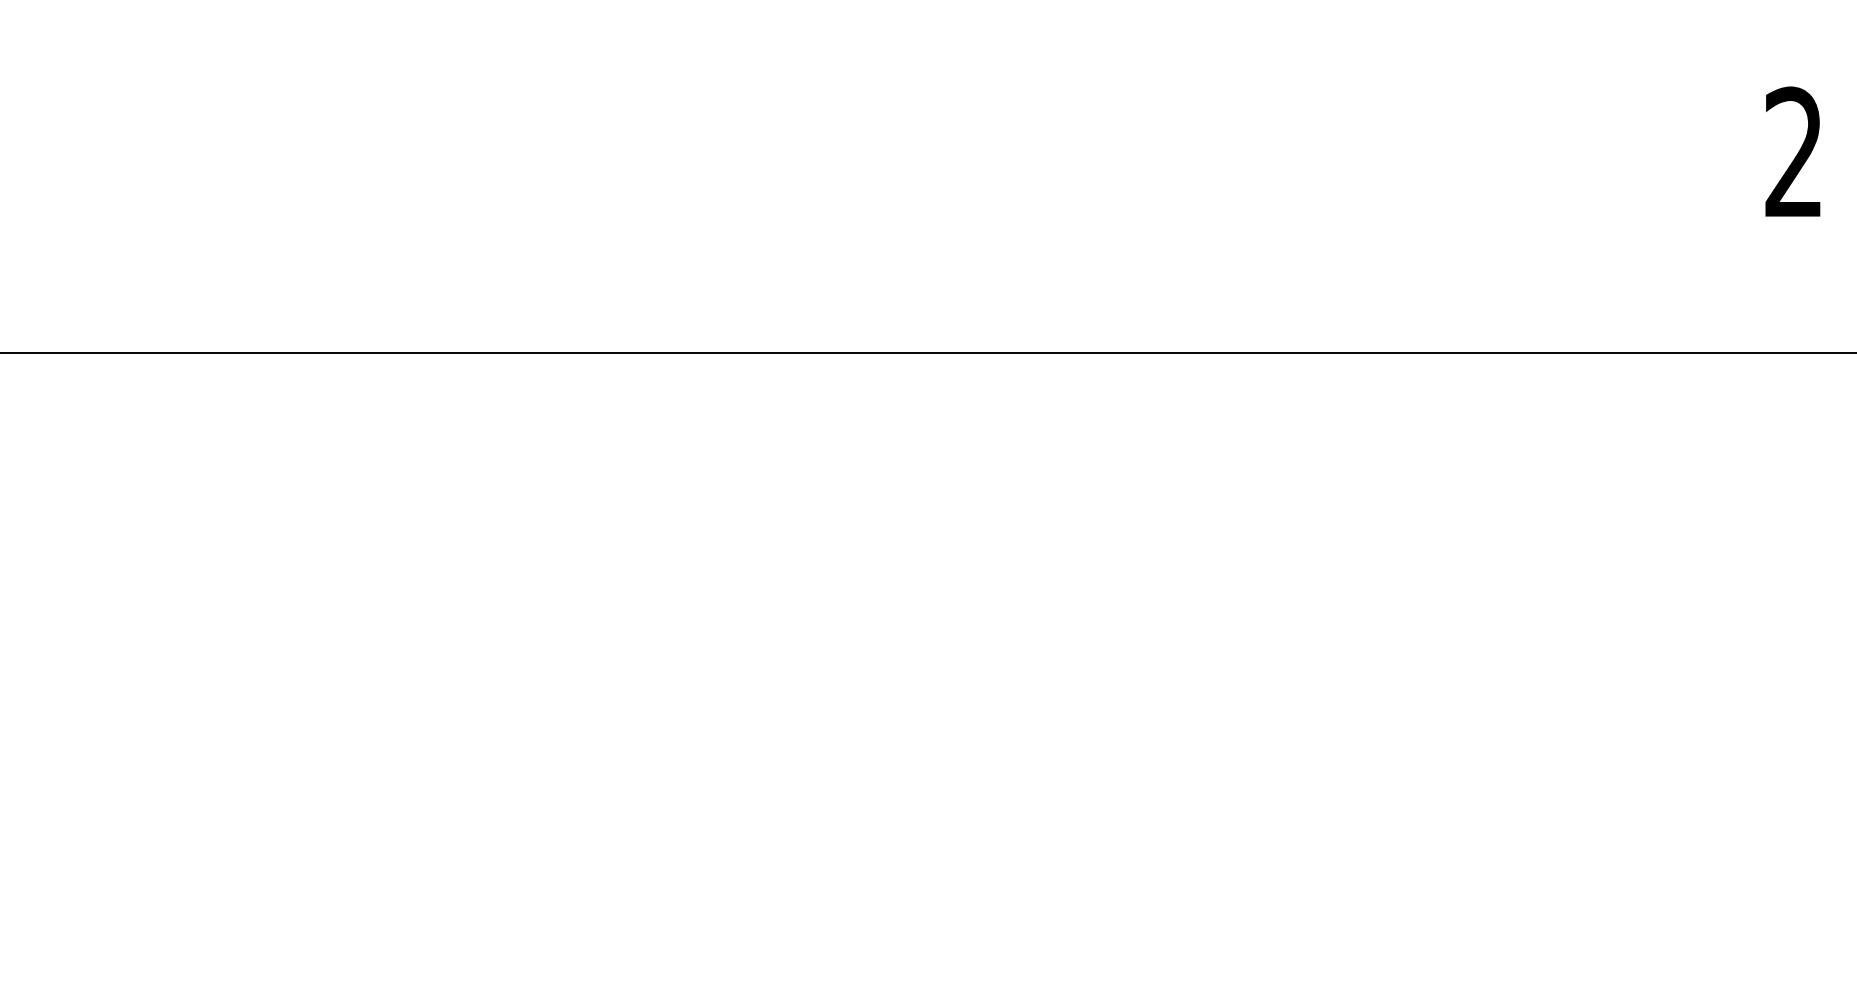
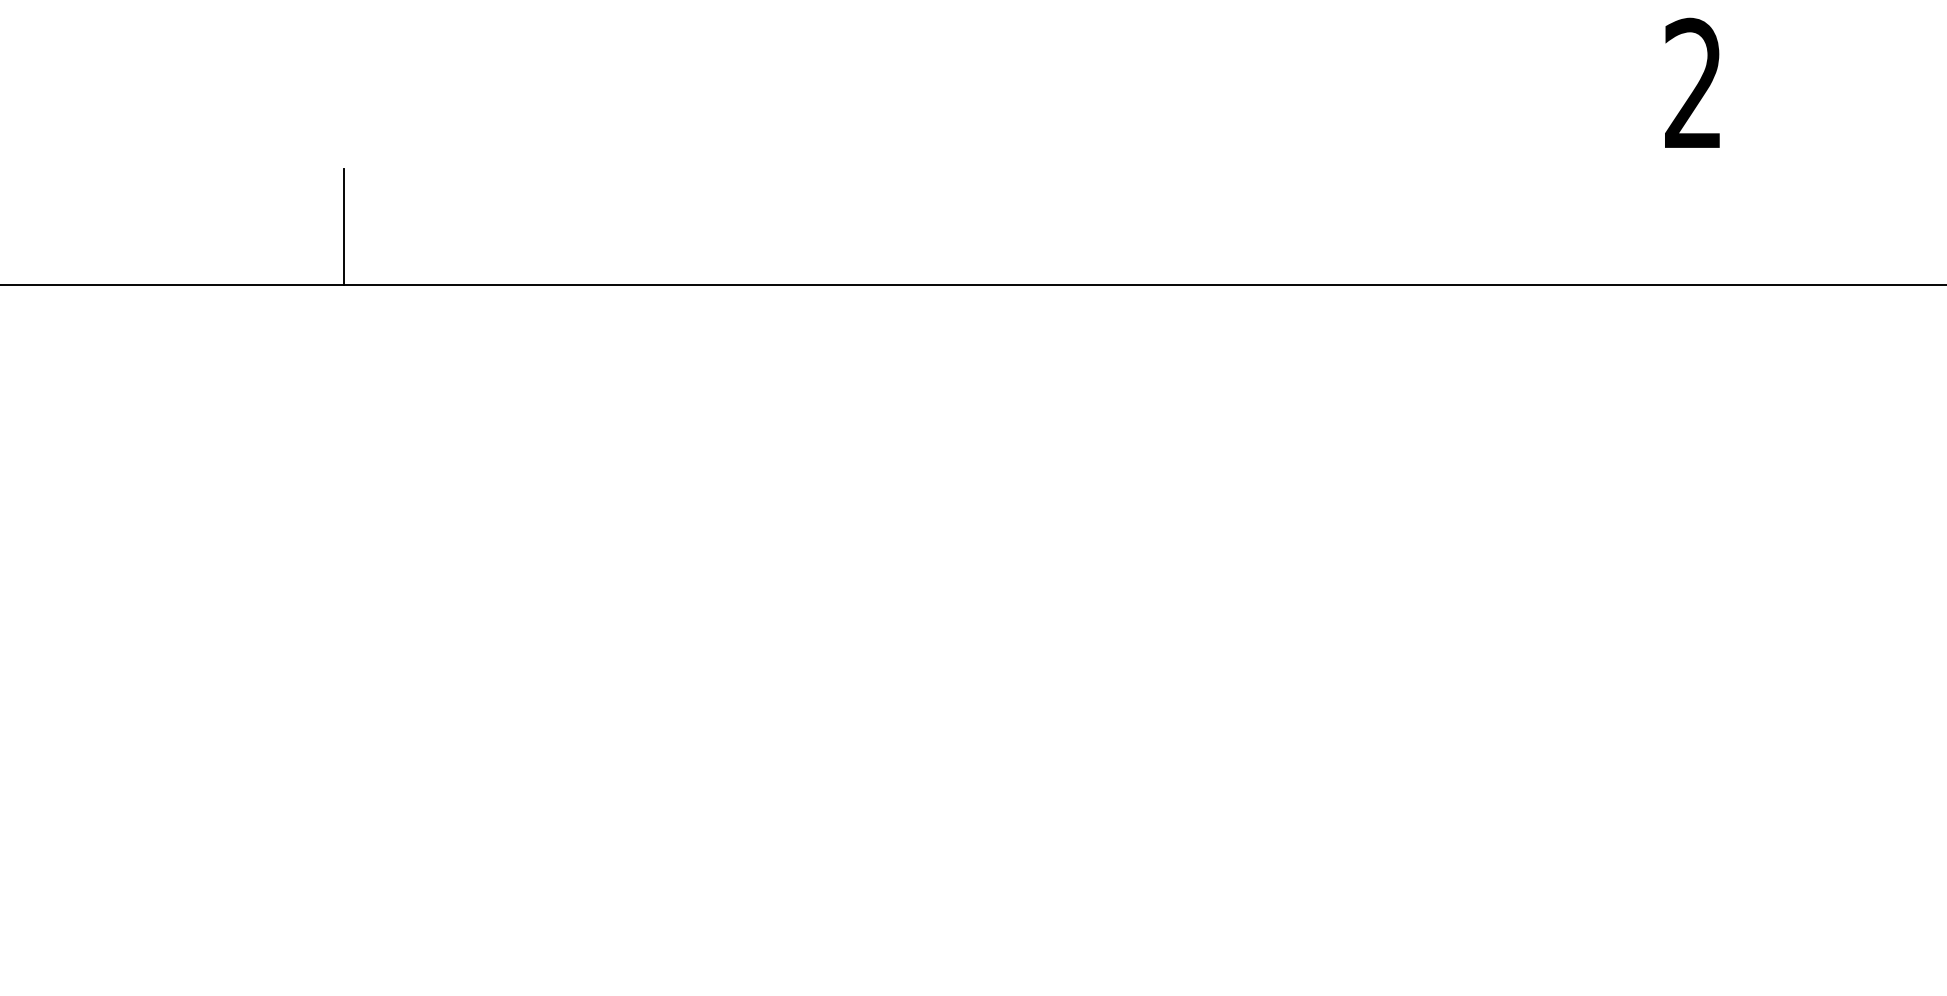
line: (445, 295) -> (344, 226), added

